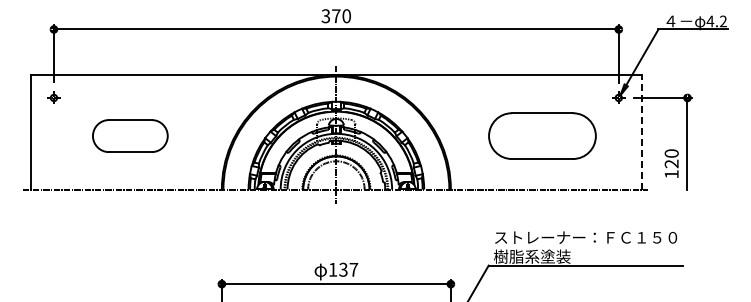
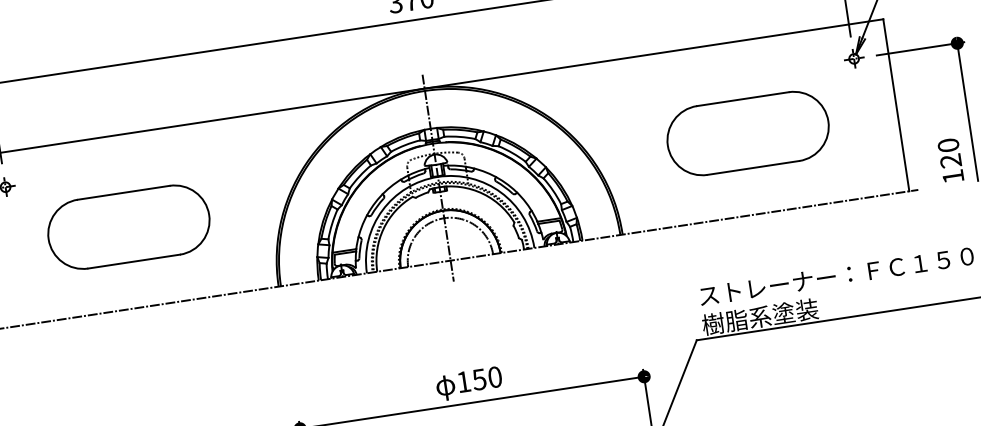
line: (641, 131) -> (895, 104), dashed -> solid
part: (130, 135) -> (129, 226), size x1.43
text: (671, 163) -> (950, 160), moved
text: (348, 269) -> (487, 377), 137 -> 150

